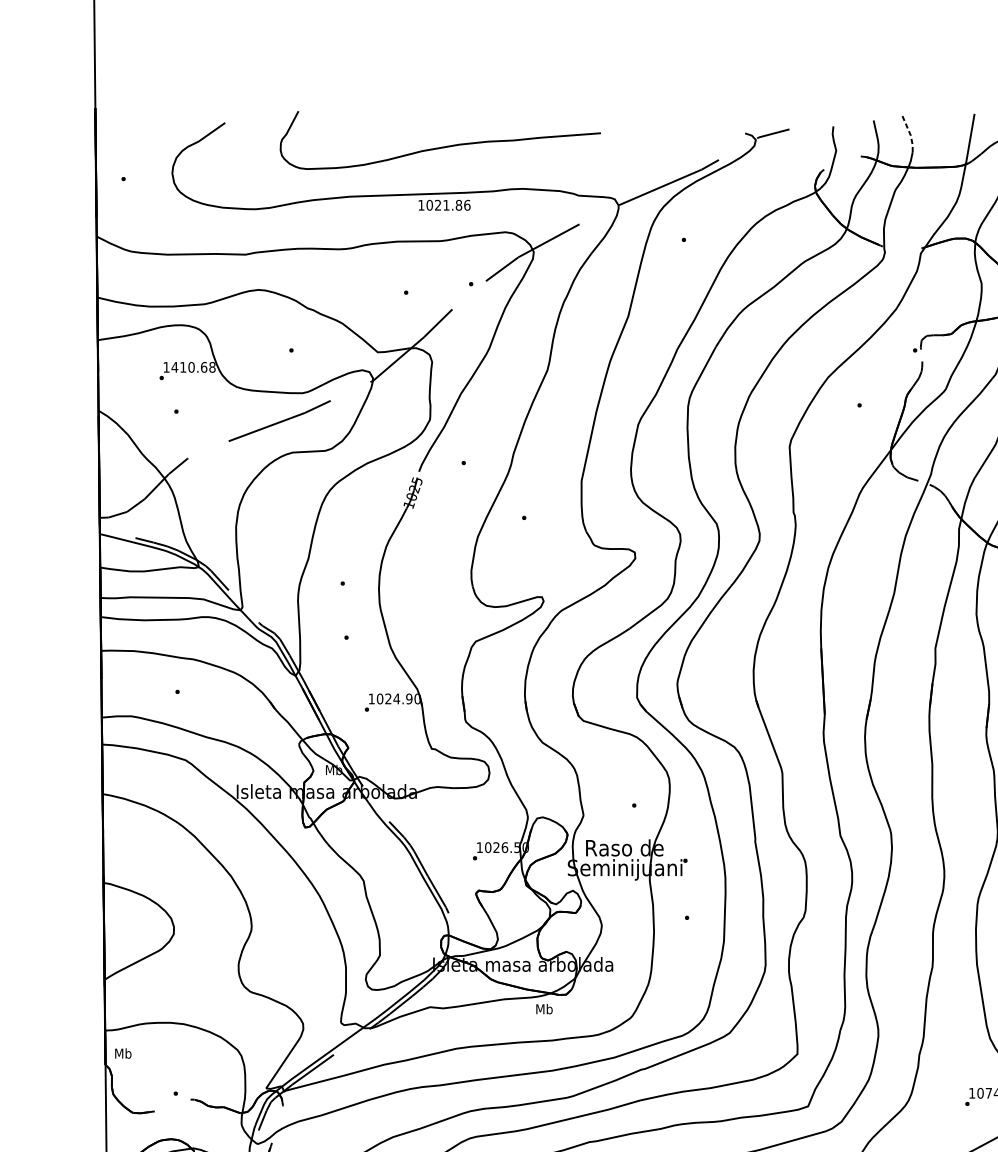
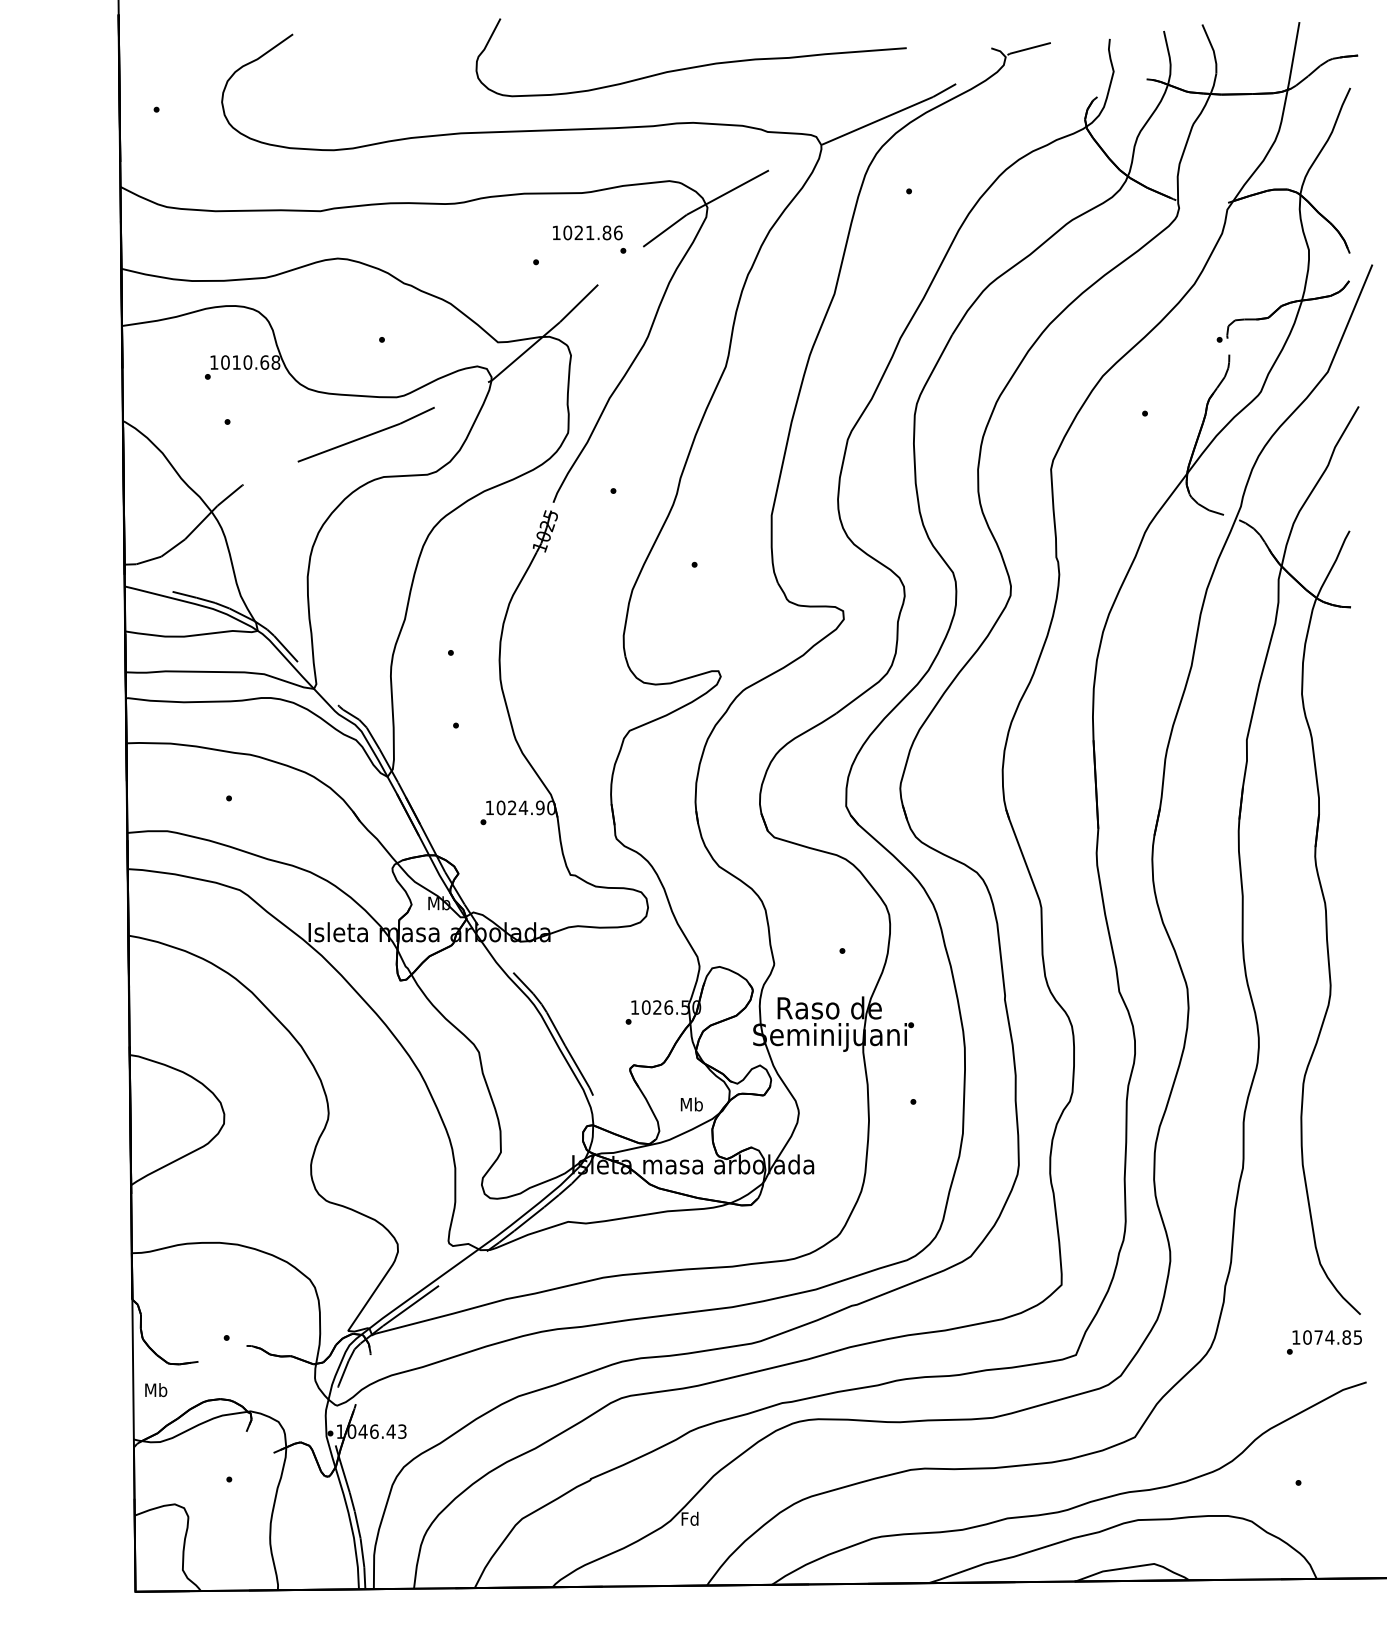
line: (909, 134) -> (1212, 49), dashed -> solid
curve: (440, 146) -> (691, 66), moved
text: (444, 204) -> (587, 232), moved
text: (174, 367) -> (225, 362), 1410.68 -> 1010.68
text: (544, 1009) -> (691, 1104), moved
text: (123, 1053) -> (156, 1390), moved

